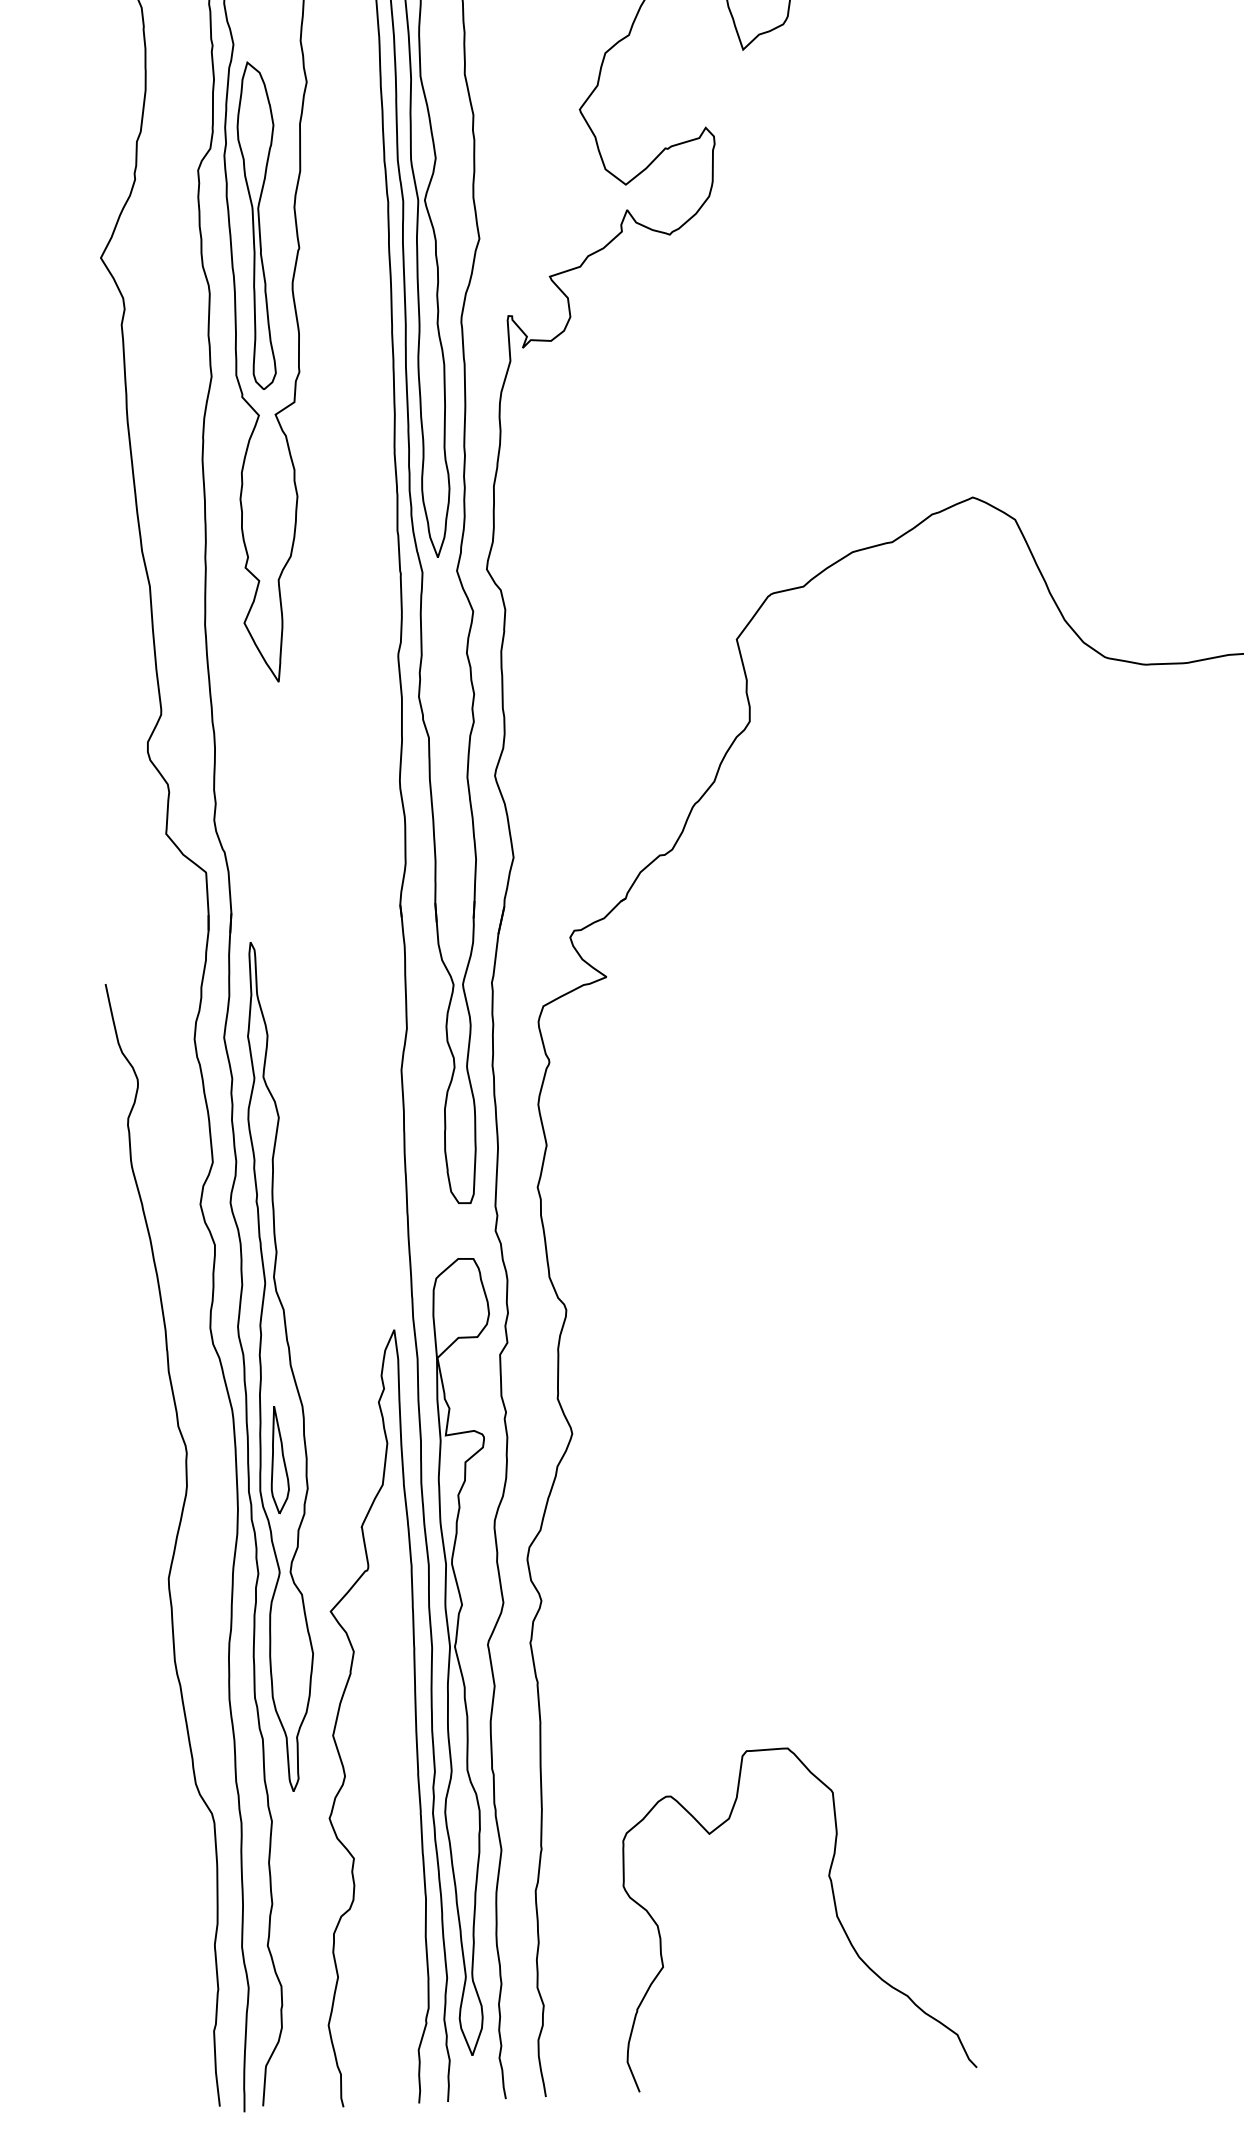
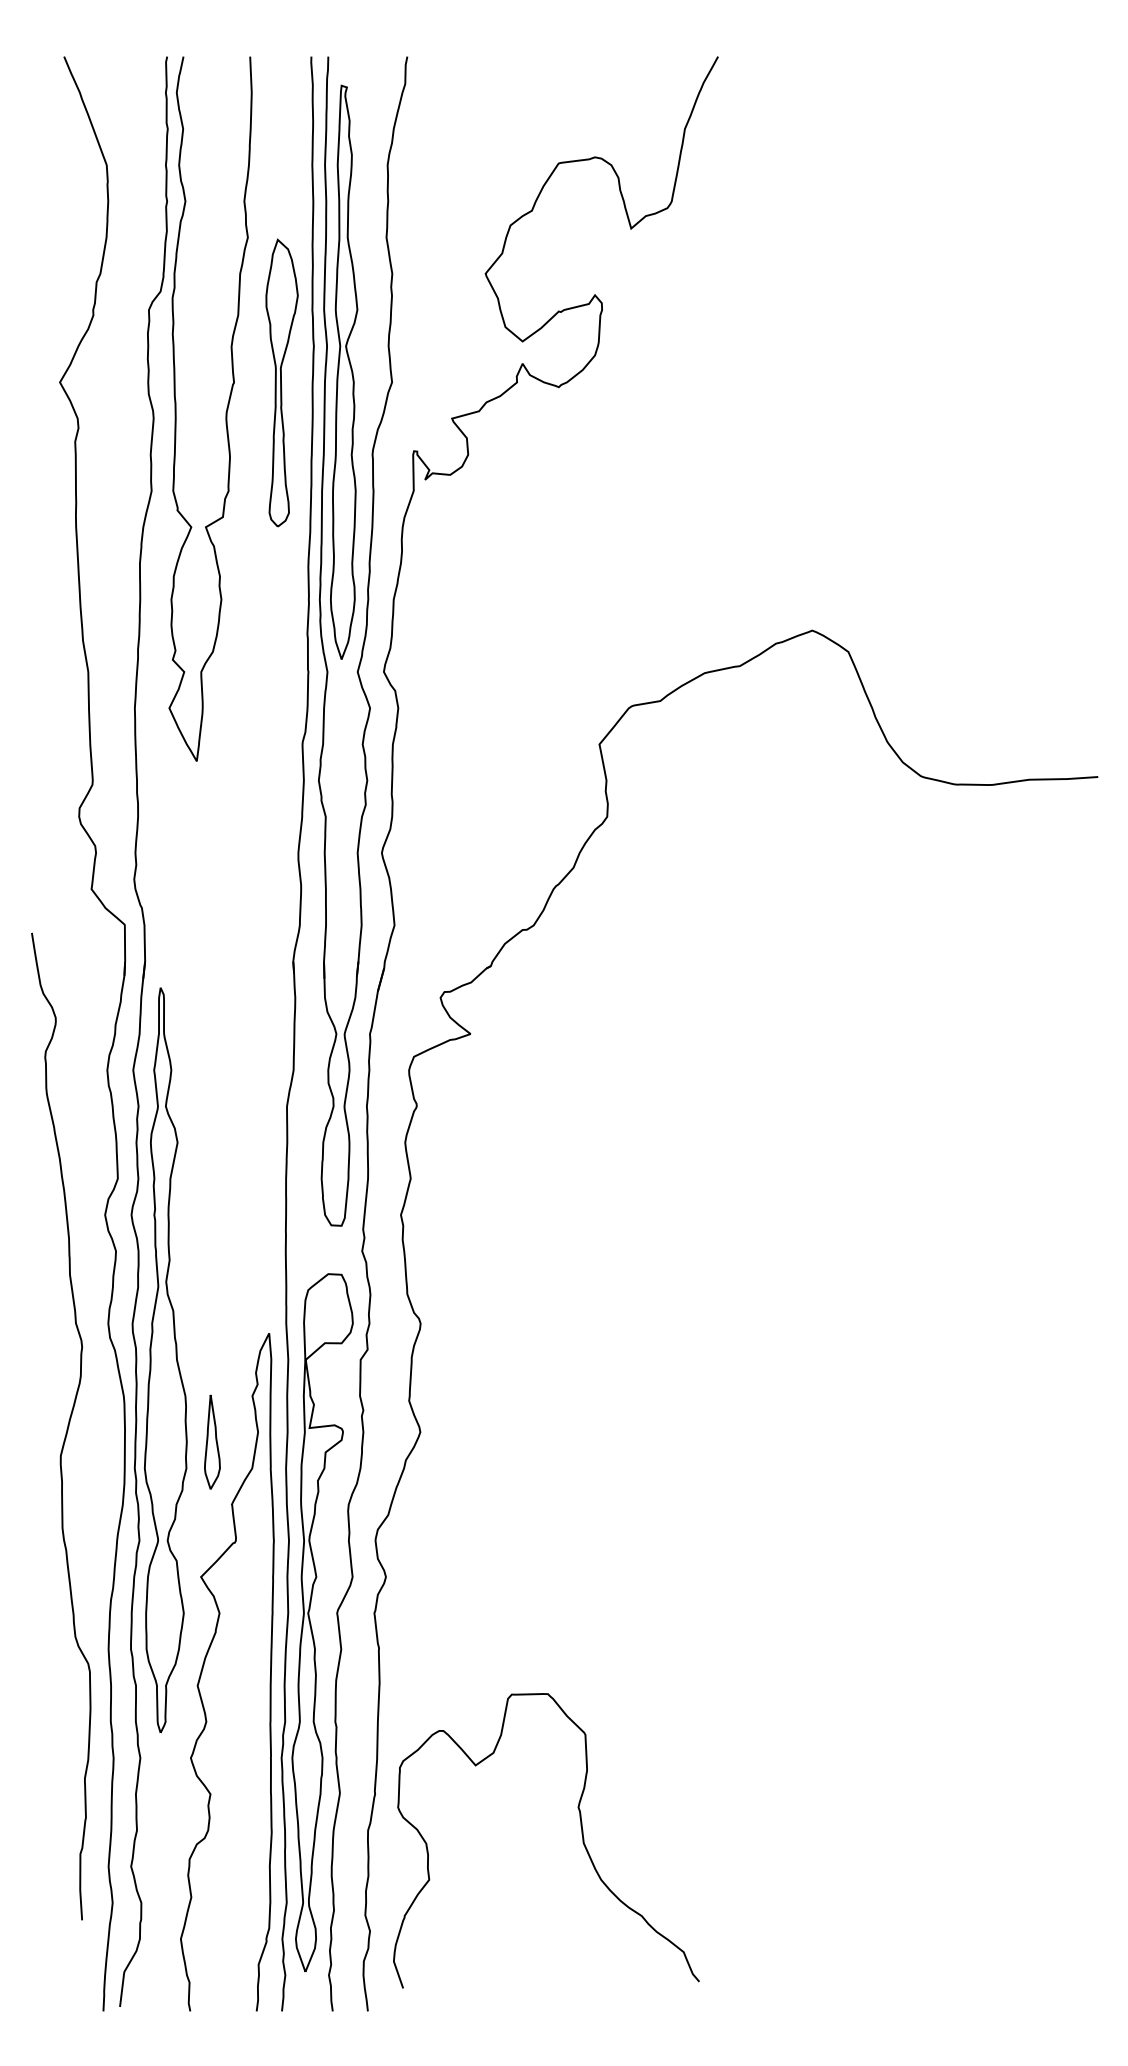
part: (259, 224) -> (281, 382), moved
part: (278, 1459) -> (212, 1441), moved
curve: (173, 1546) -> (66, 1428), moved
curve: (834, 1906) -> (581, 1834), moved

